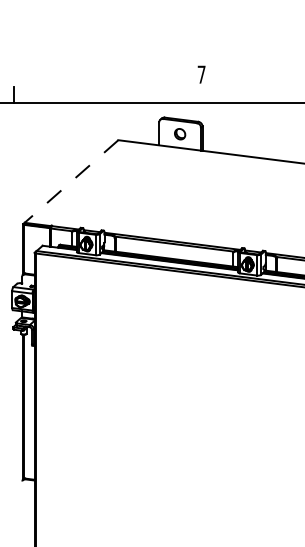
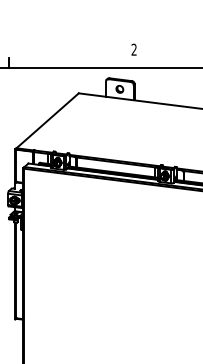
text: (200, 74) -> (133, 49), 7 -> 2
line: (71, 181) -> (47, 120), dashed -> solid

